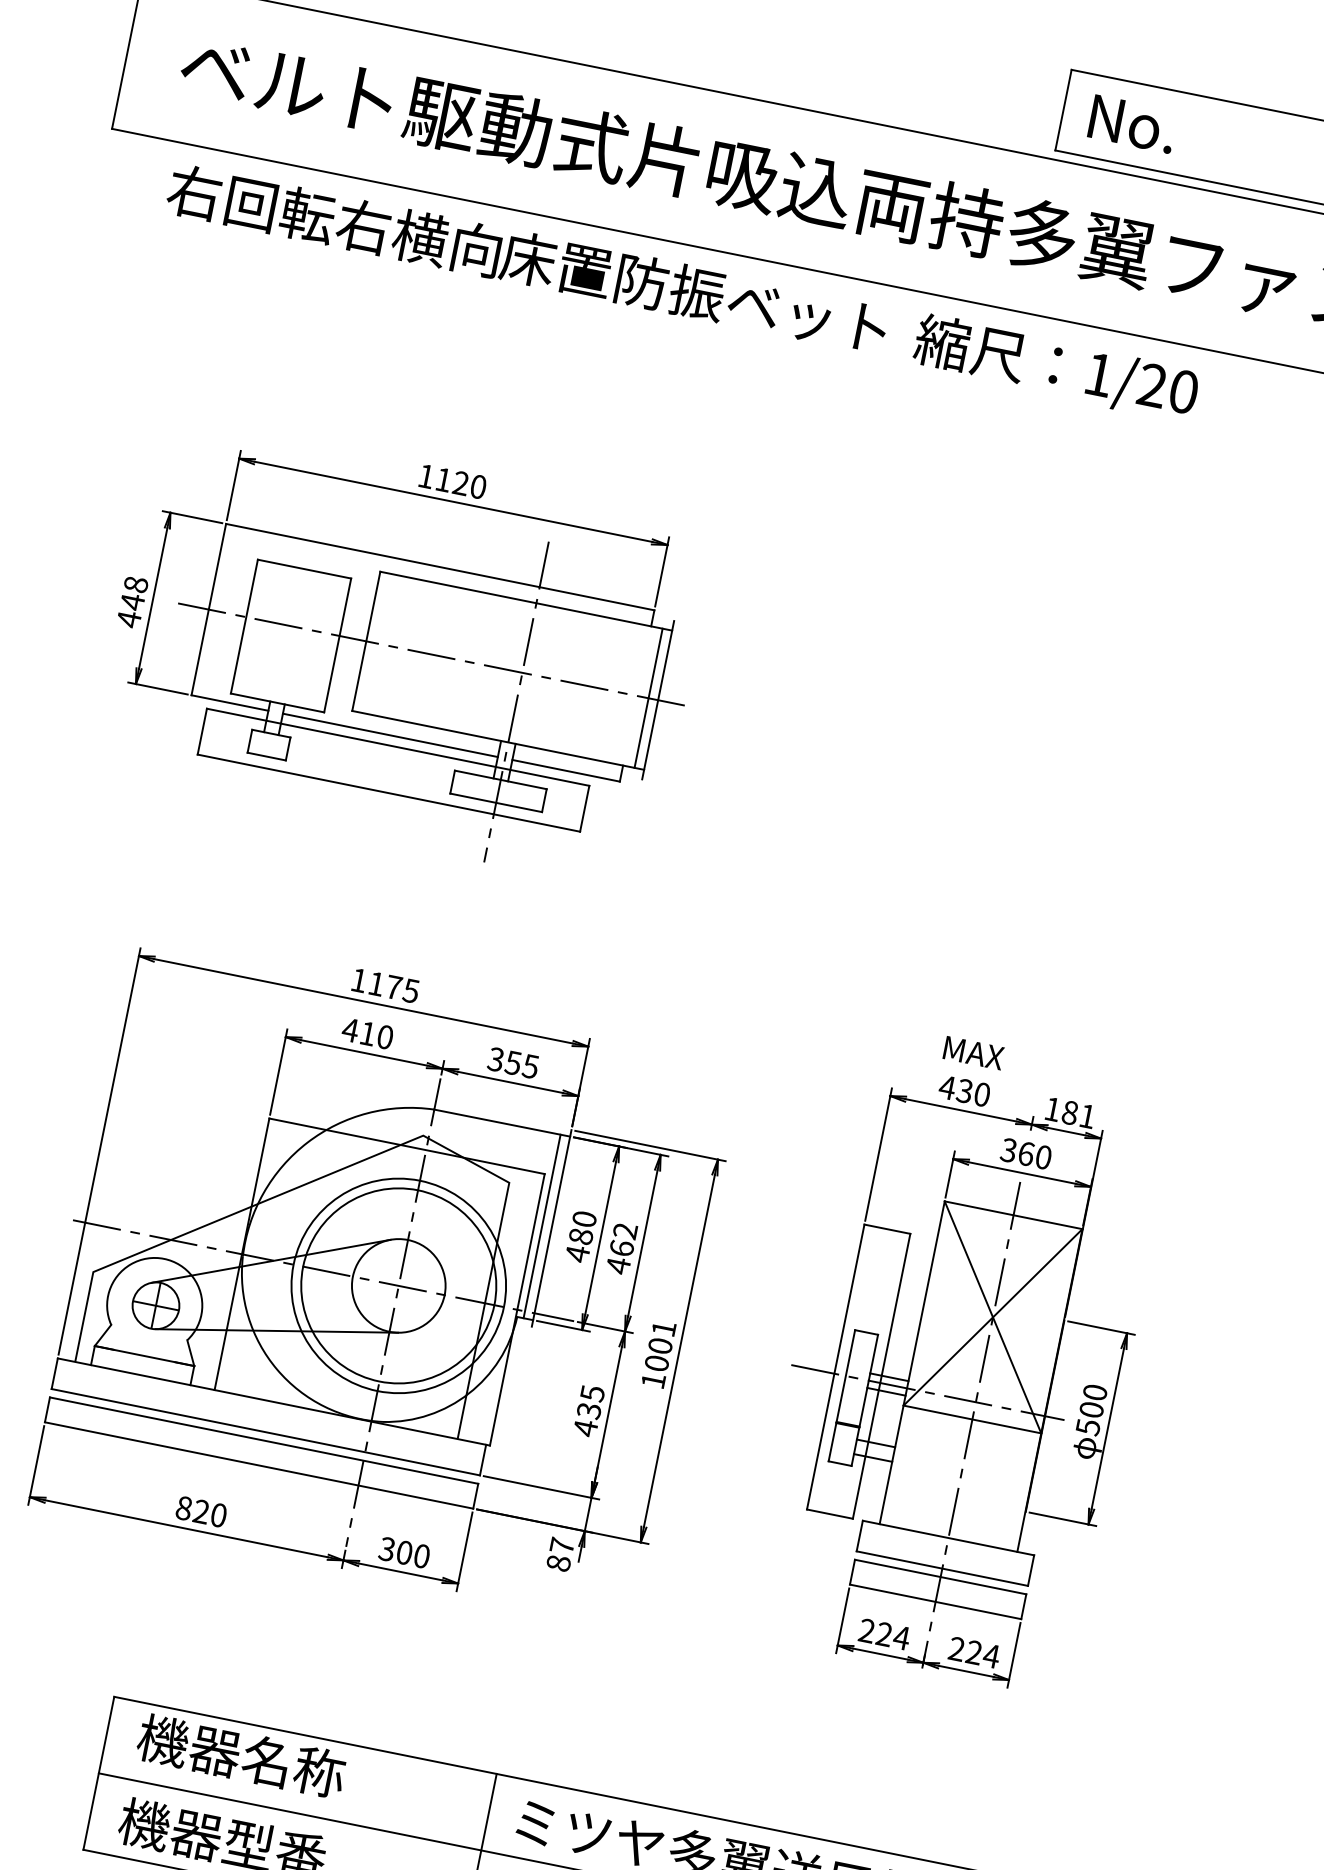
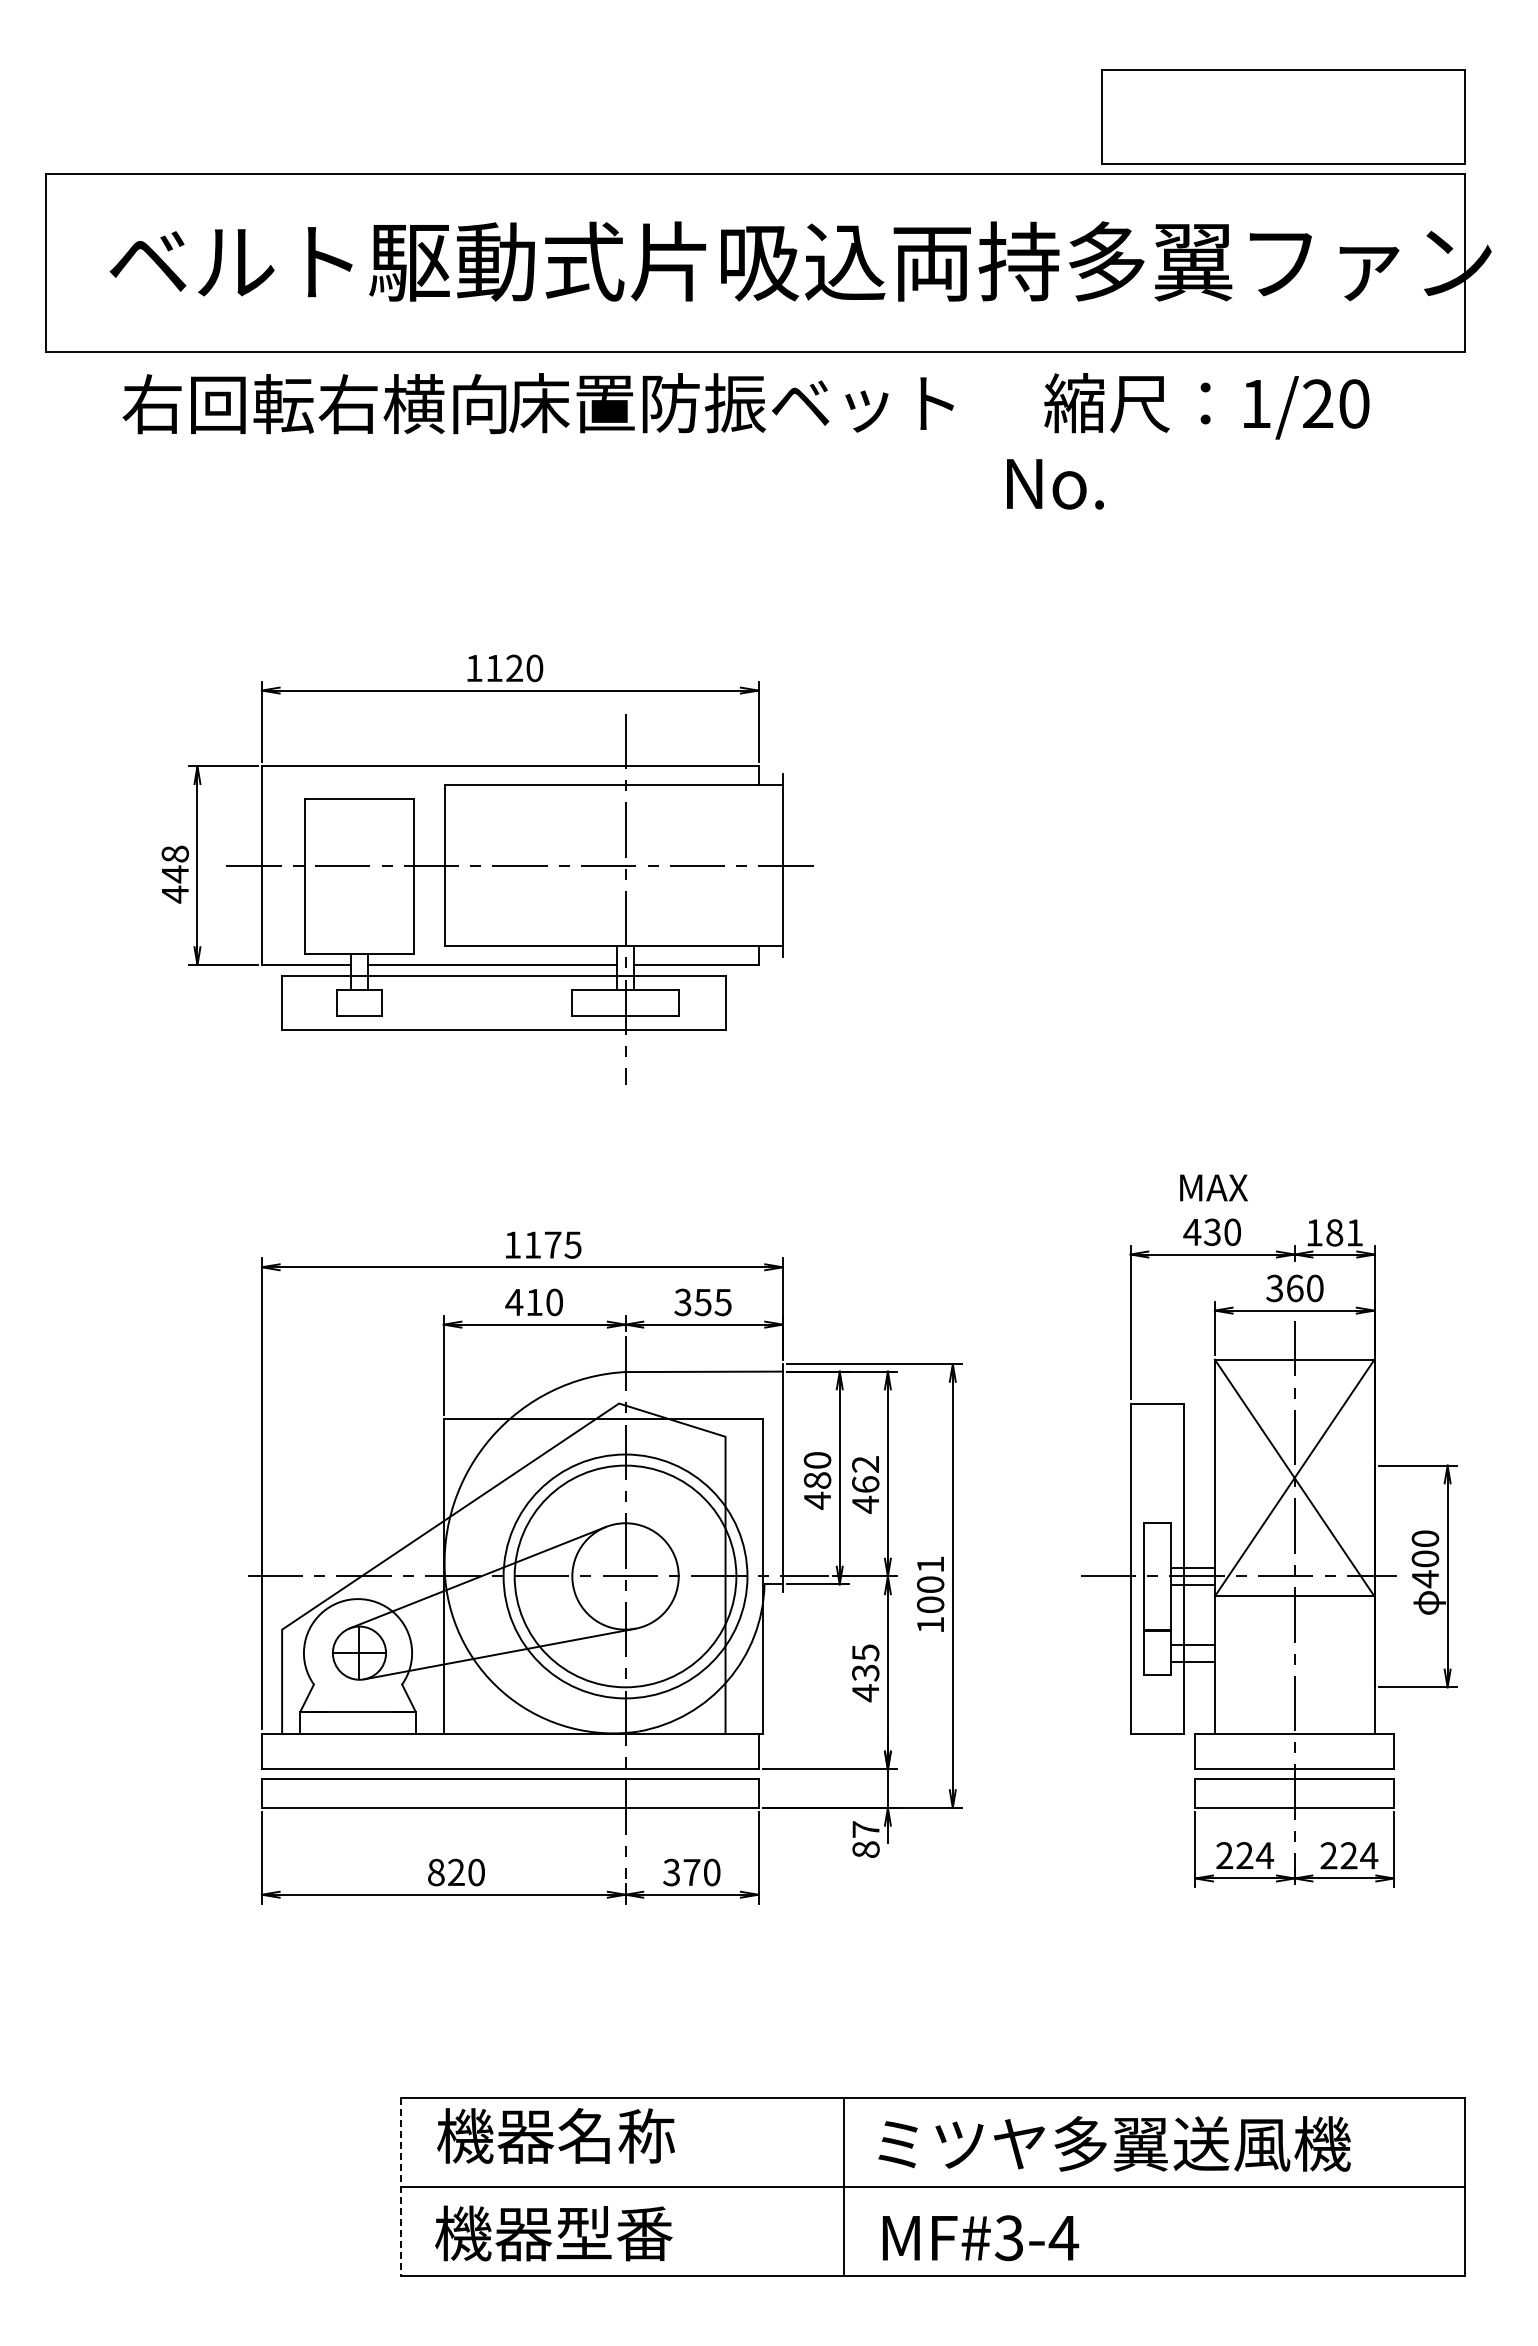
text: (1132, 124) -> (1055, 484), moved
text: (1055, 368) -> (1206, 406), moved
line: (648, 698) -> (771, 865), removed
line: (541, 1225) -> (771, 1477), removed
text: (1088, 1427) -> (1425, 1579), 500 -> 400
text: (404, 1552) -> (691, 1872), 300 -> 370
line: (98, 1772) -> (400, 2186), solid -> dashed

